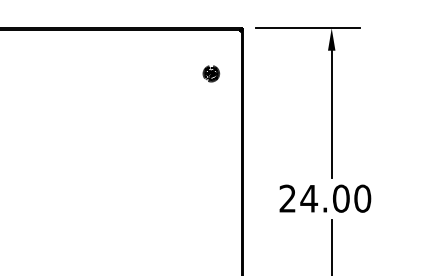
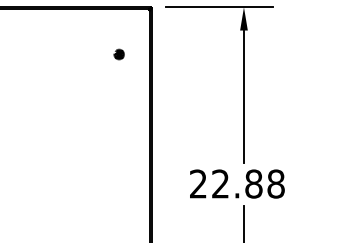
part: (211, 73) -> (119, 54), size x0.6
text: (335, 198) -> (247, 183), 24.00 -> 22.88

